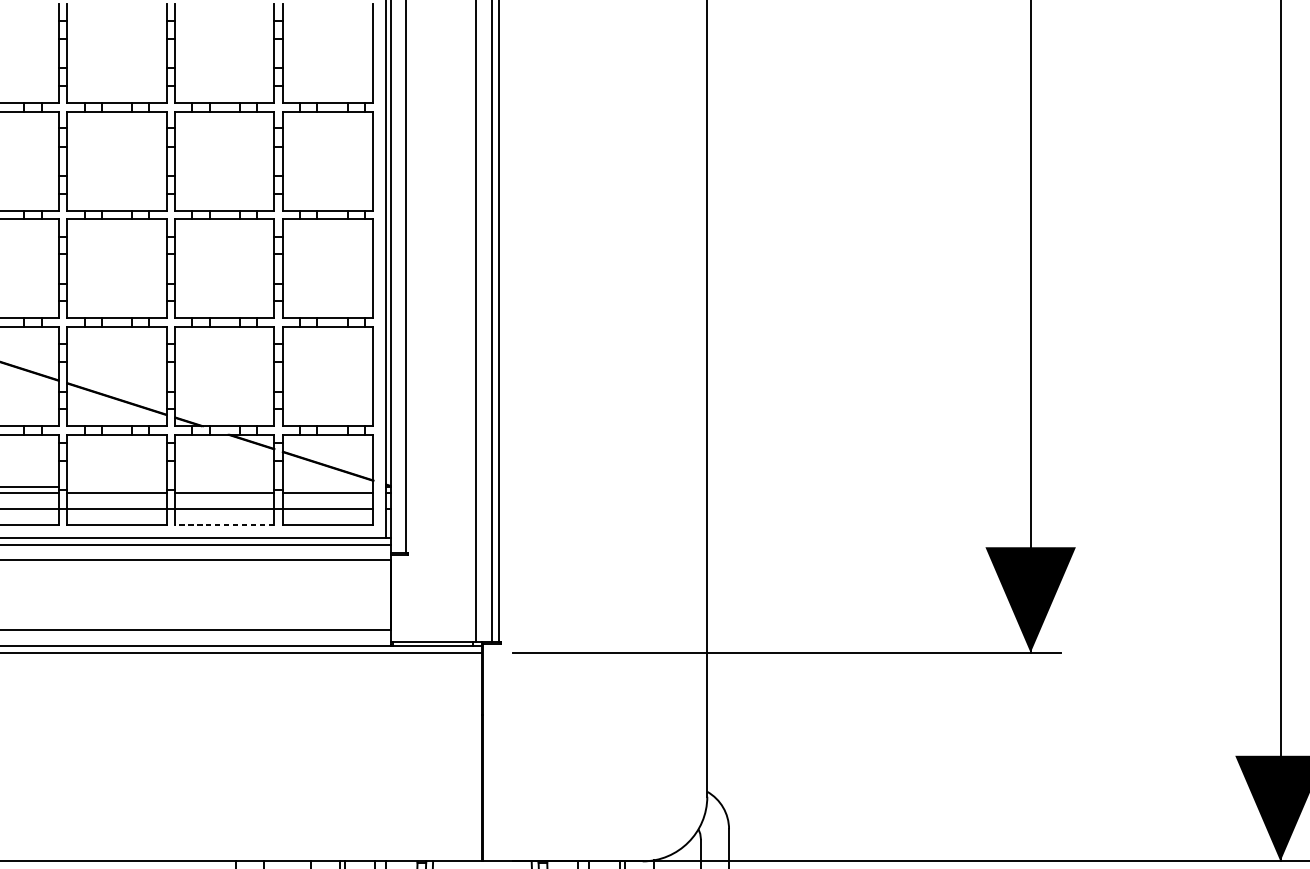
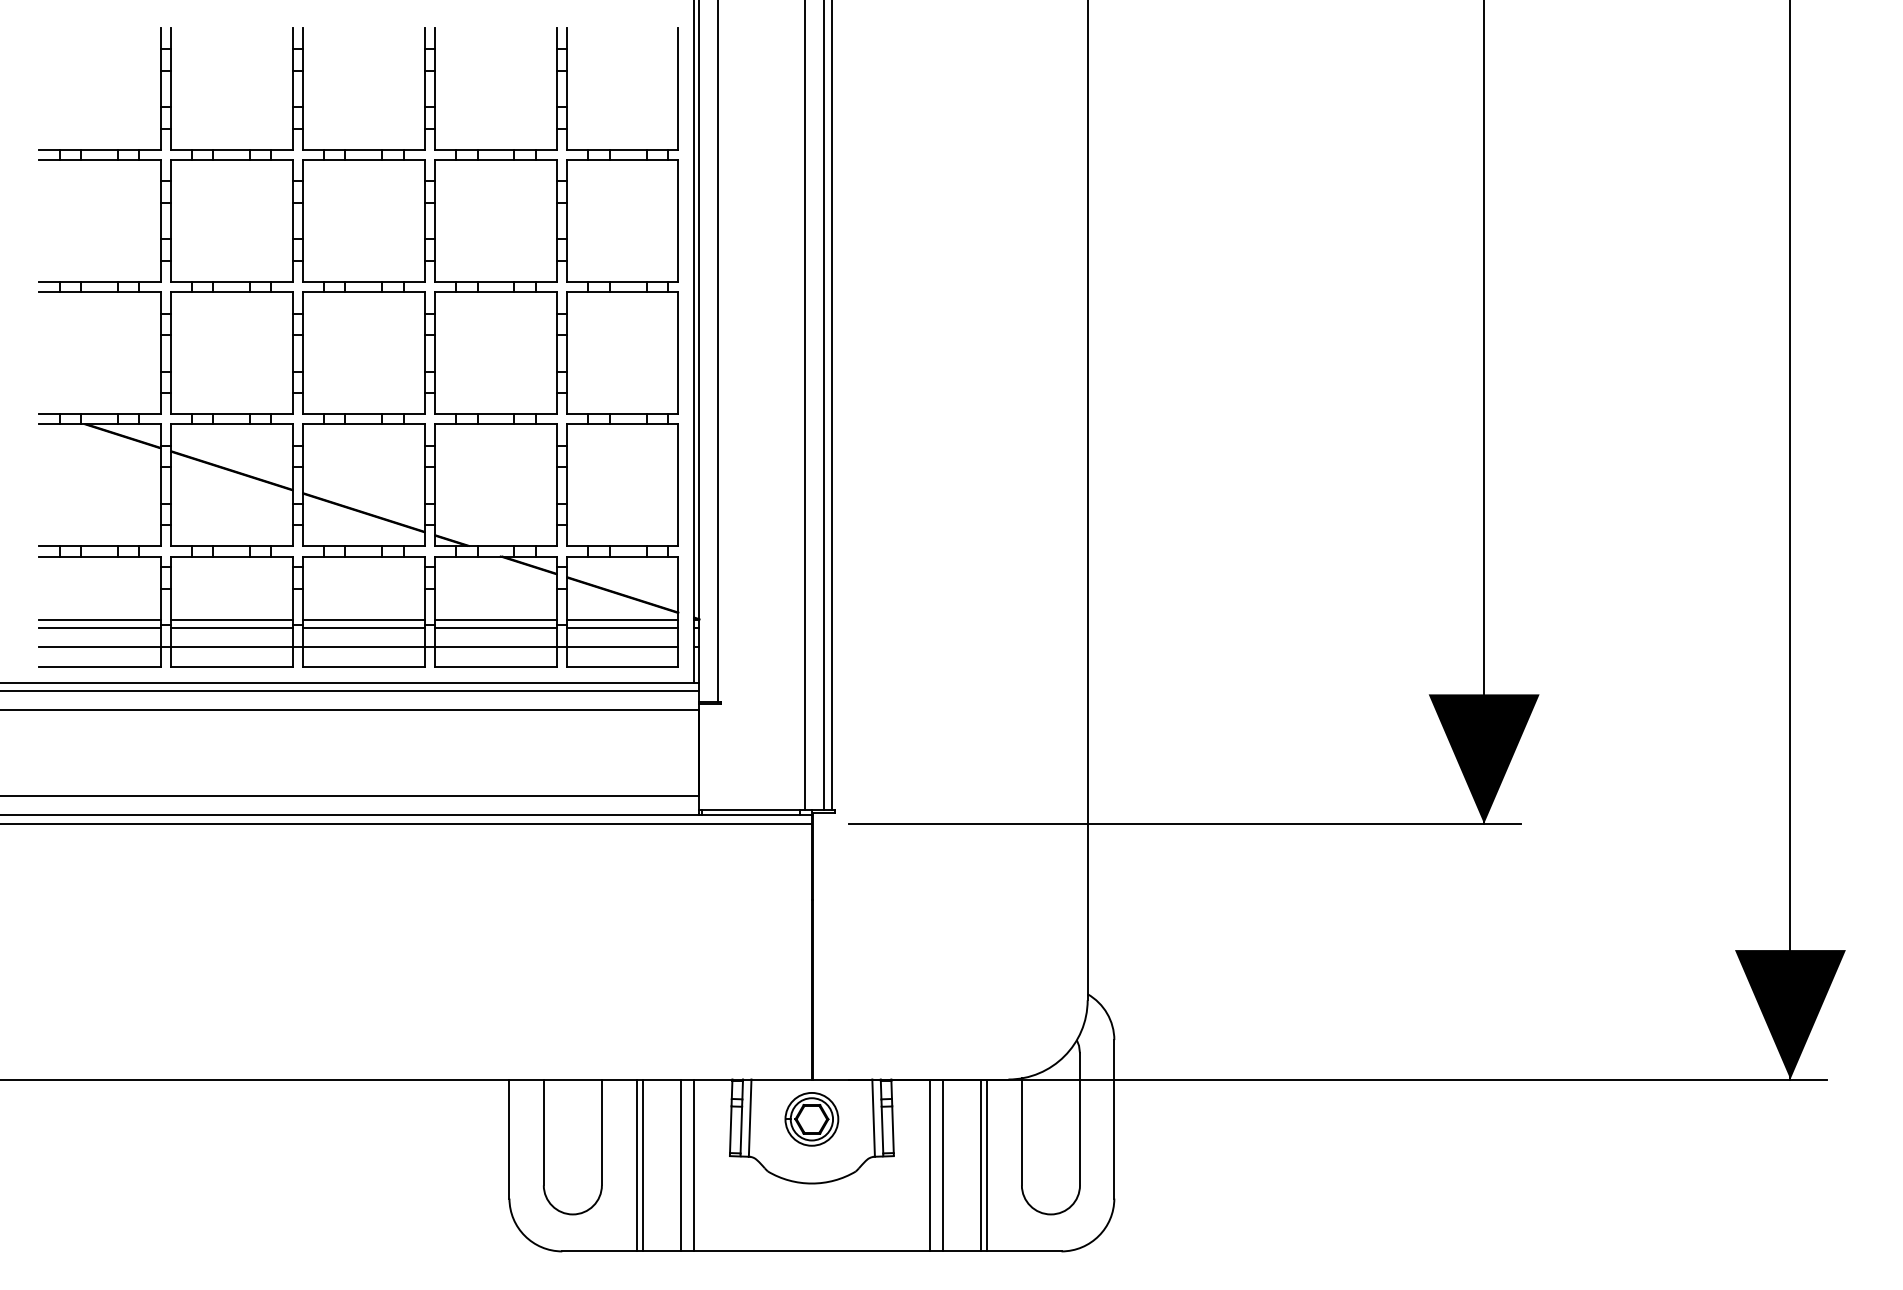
line: (116, 486) -> (363, 619), added
line: (224, 486) -> (495, 619), added
line: (327, 486) -> (622, 619), added
line: (224, 525) -> (495, 667), dashed -> solid

